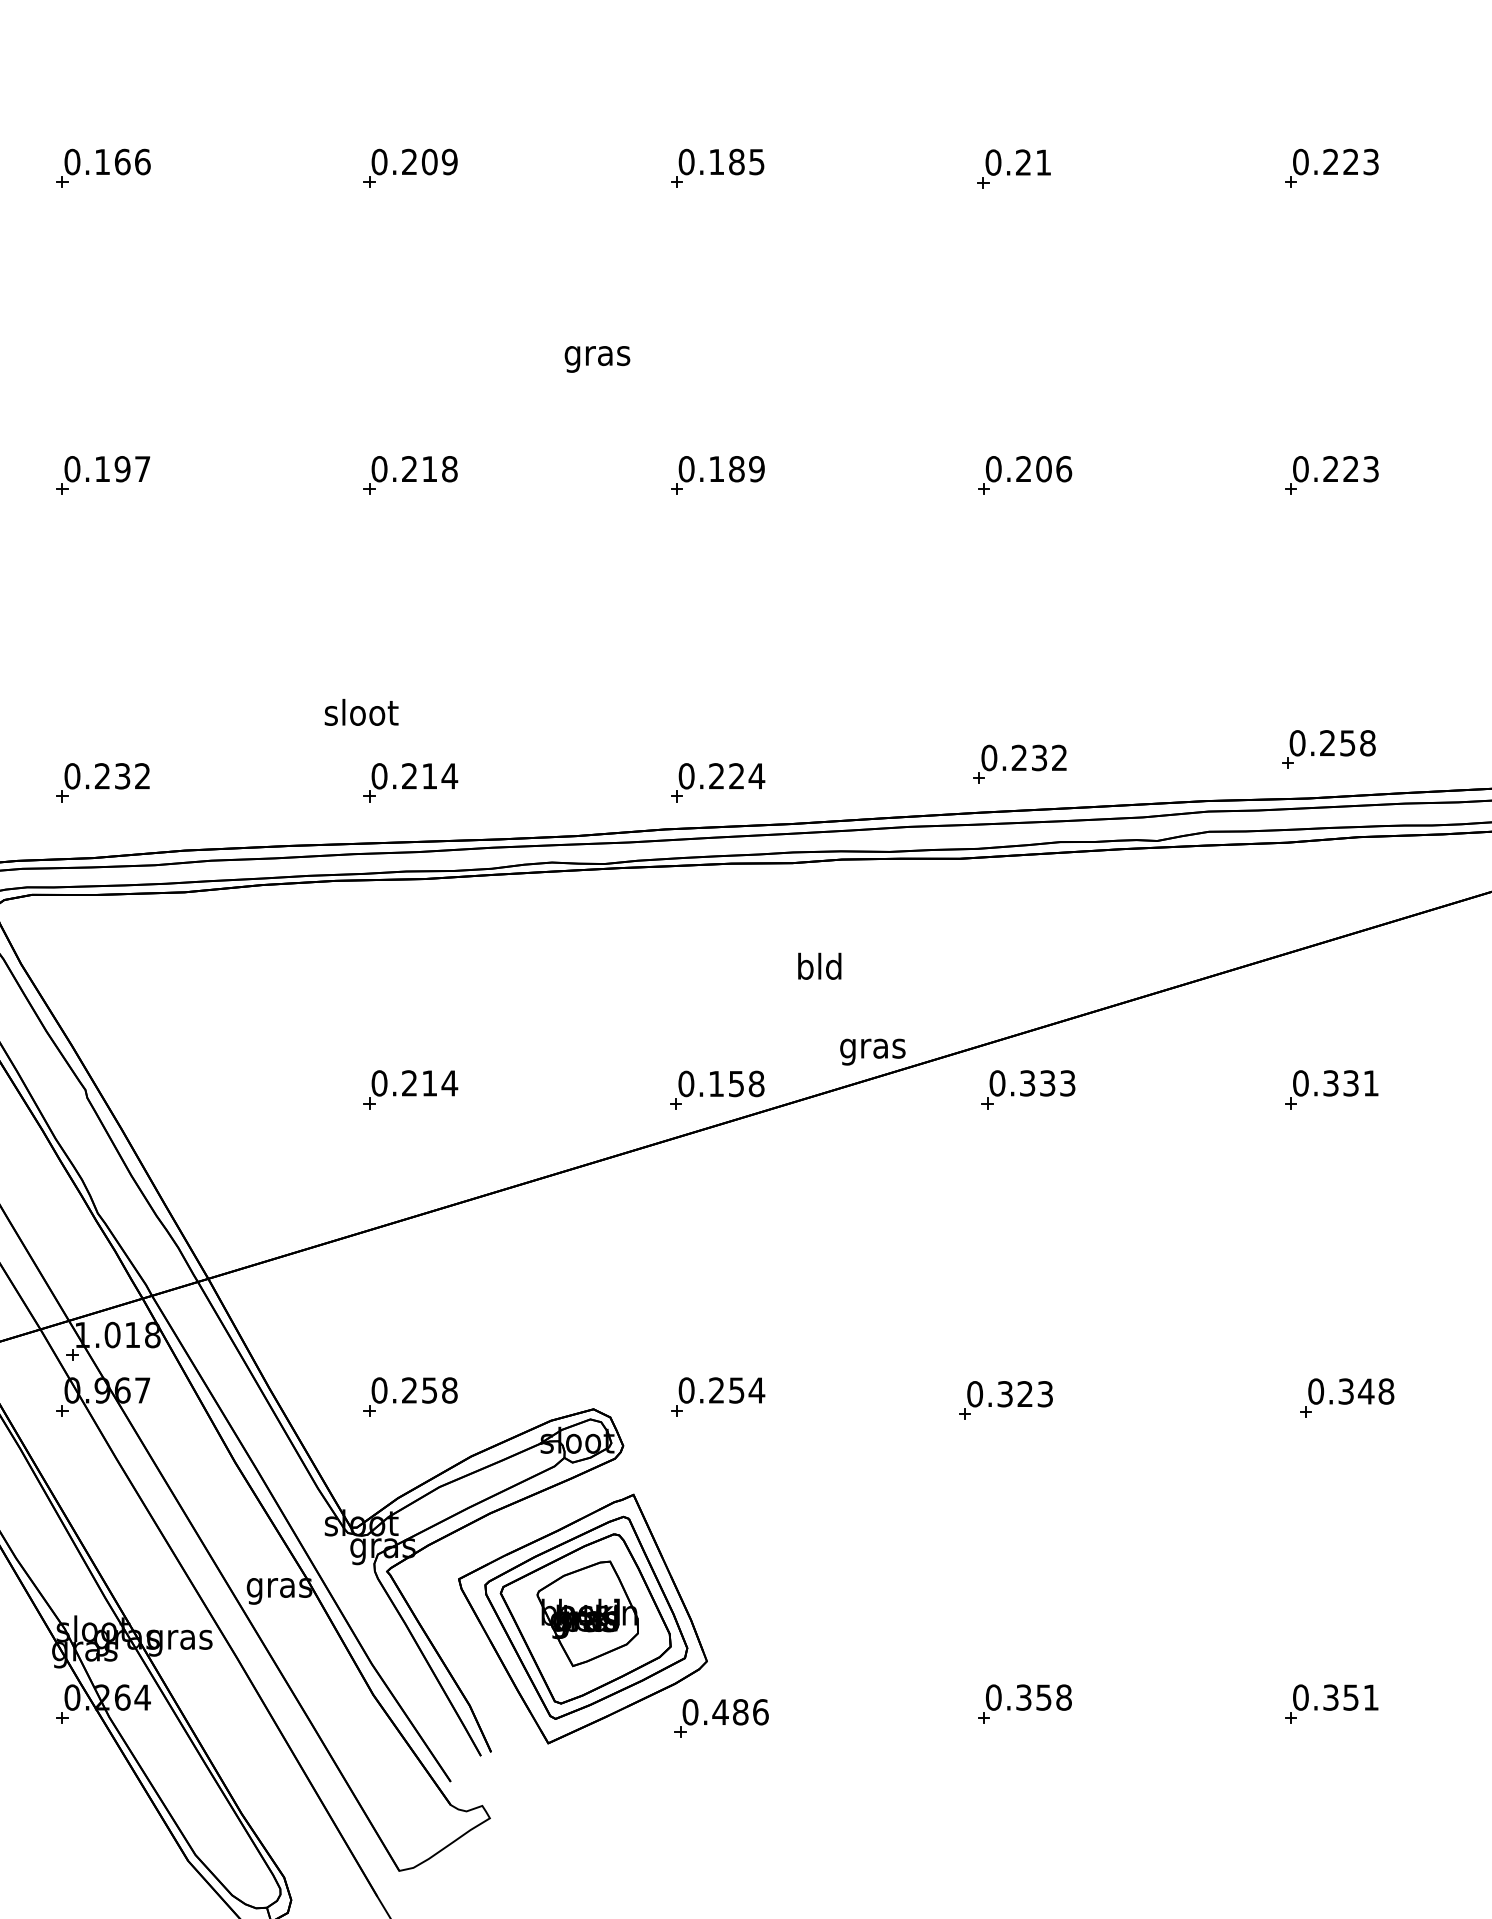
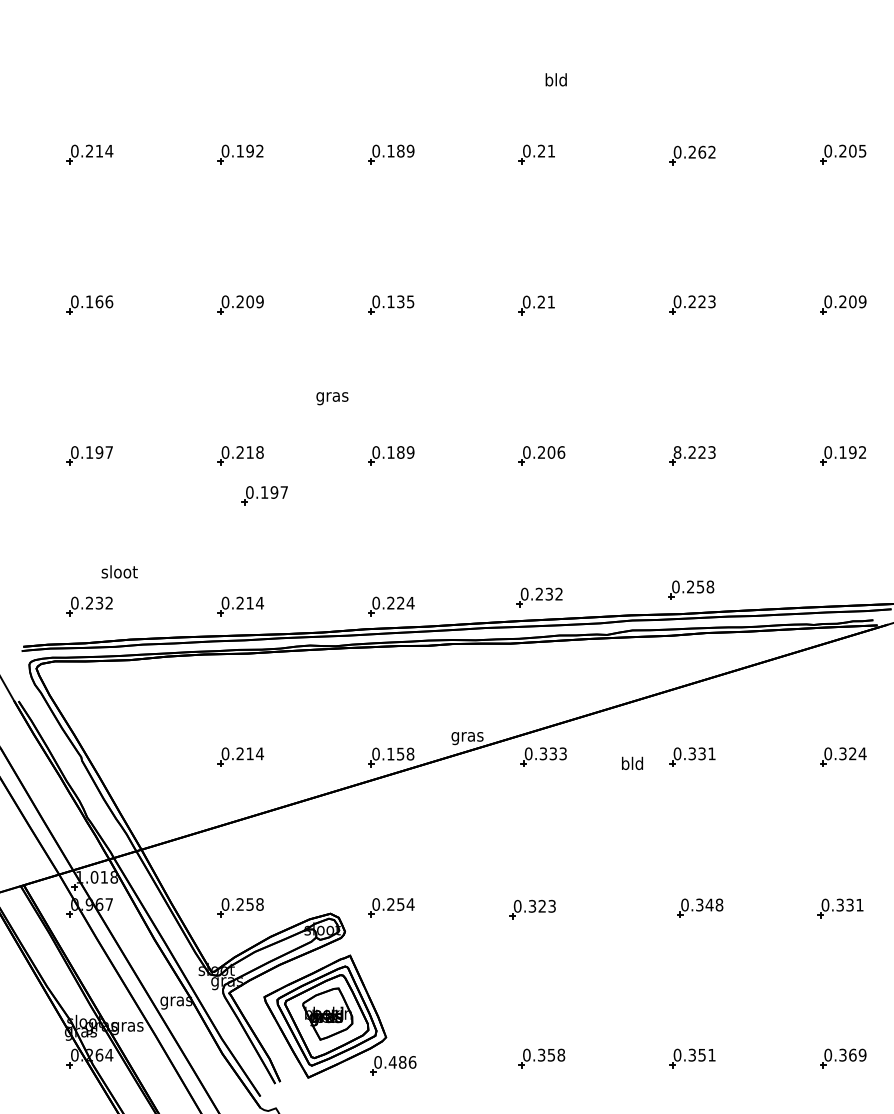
text: (736, 161) -> (400, 301), 0.185 -> 0.135
text: (1300, 469) -> (677, 452), 0.223 -> 8.223
part: (458, 556) -> (264, 495), added
text: (361, 711) -> (119, 571), moved
text: (819, 964) -> (632, 762), moved

